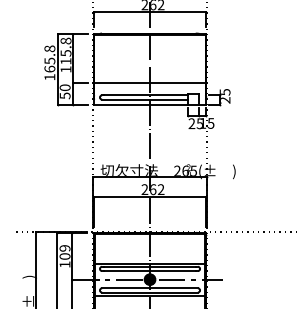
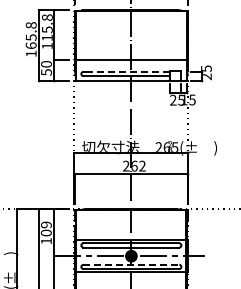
line: (146, 95) -> (127, 72), solid -> dashed
line: (150, 288) -> (131, 265), solid -> dashed

